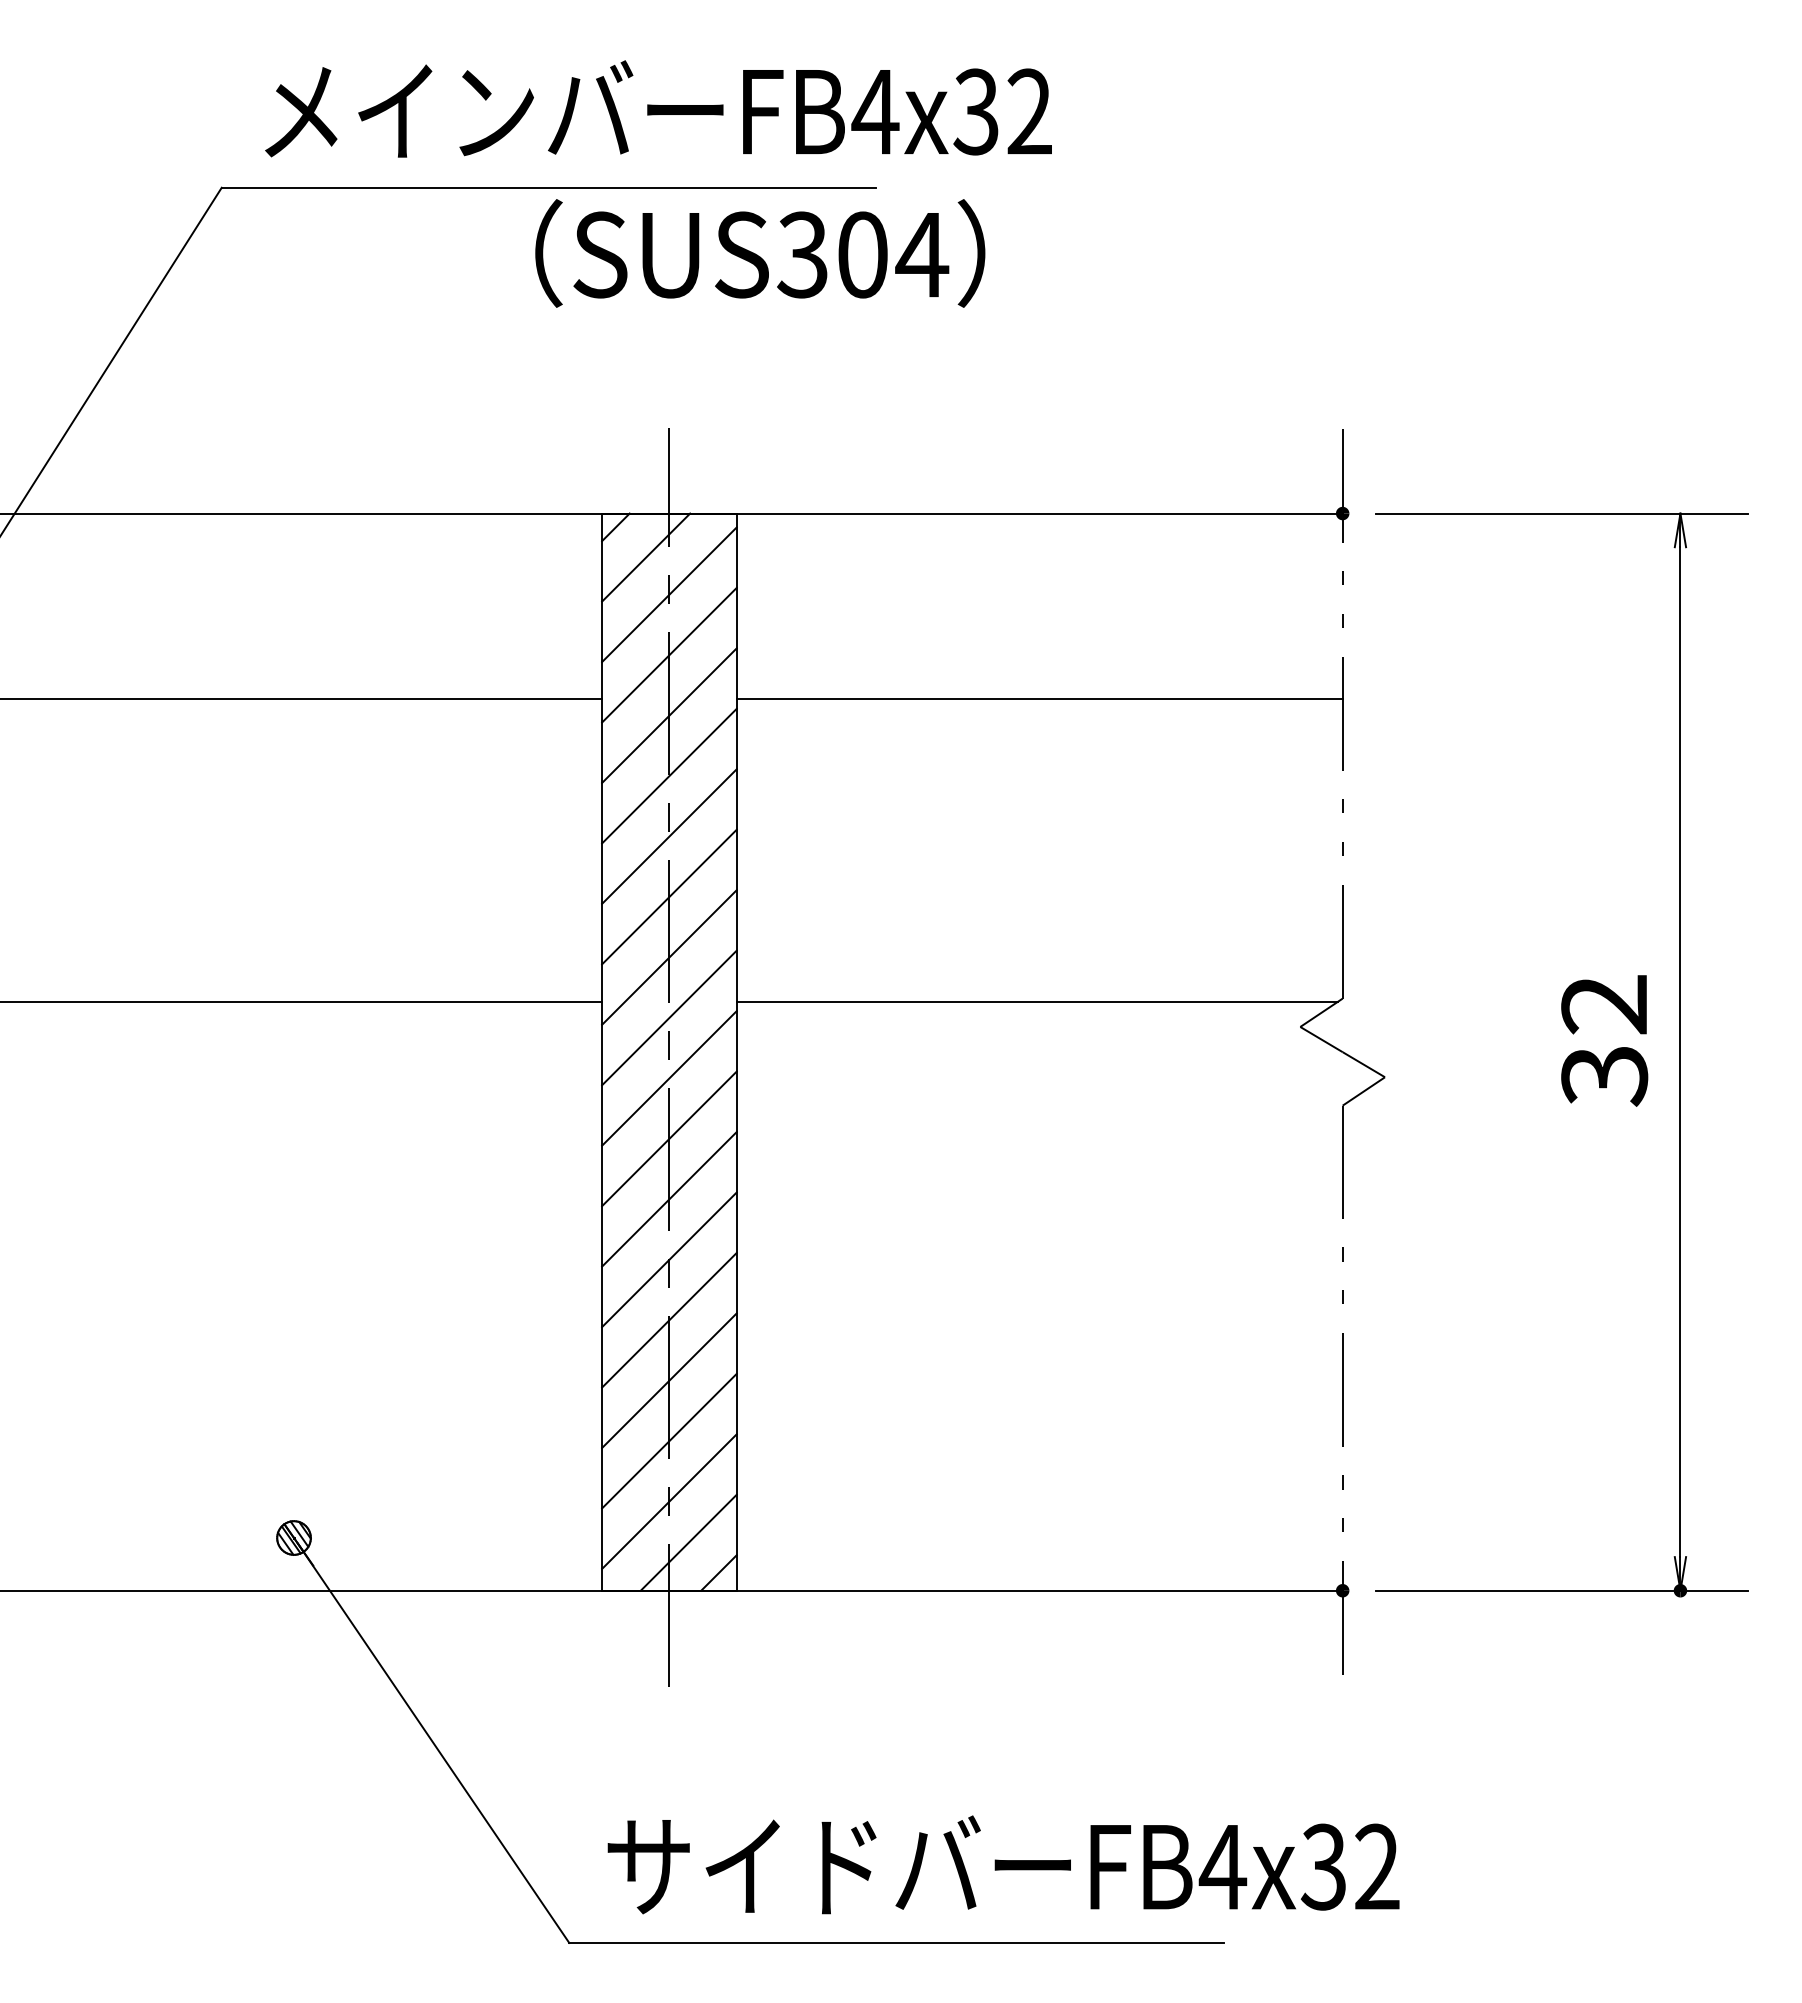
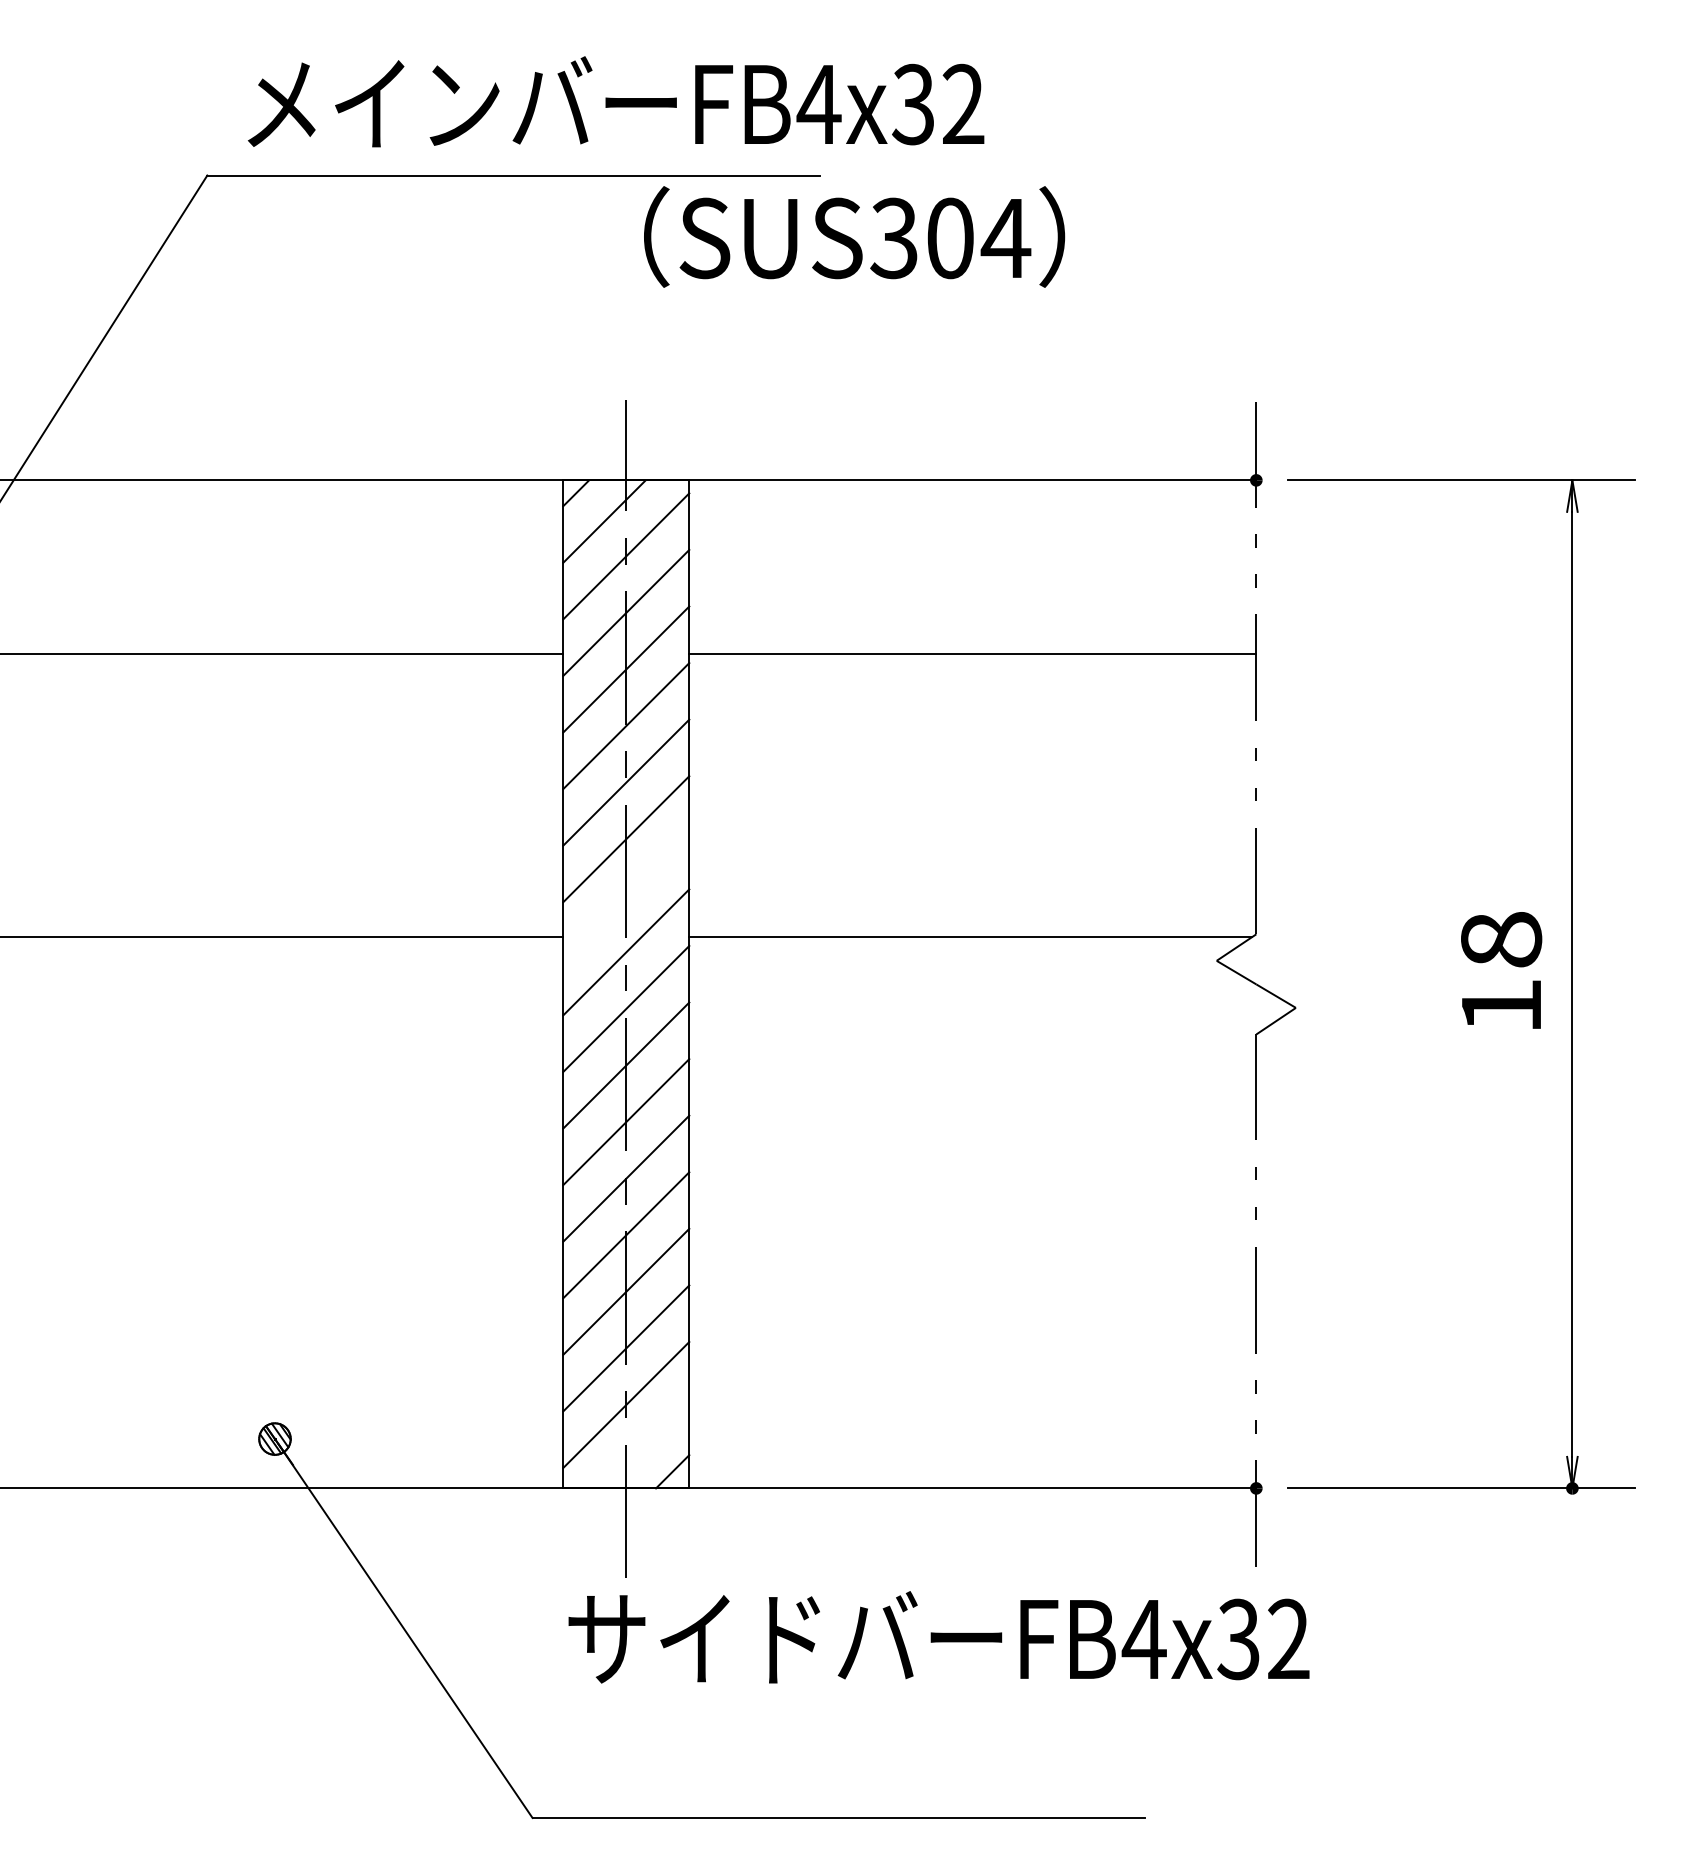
text: (760, 253) -> (854, 237), moved
line: (669, 957) -> (626, 895), removed
text: (1604, 1040) -> (1501, 973), 32 -> 18
line: (688, 1542) -> (644, 1443), removed
text: (1003, 1864) -> (938, 1636), moved

